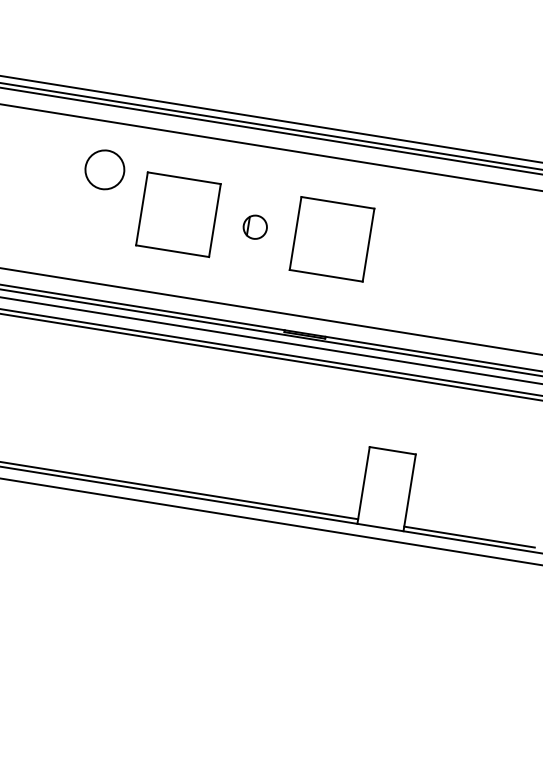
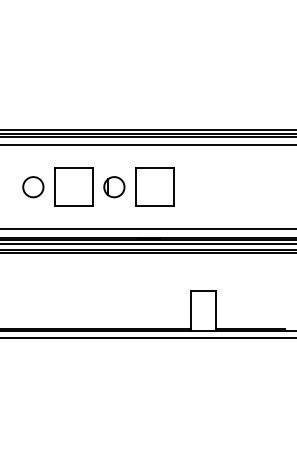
circle: (105, 170) -> (33, 187), moved
part: (255, 227) -> (114, 187), size x1.67

